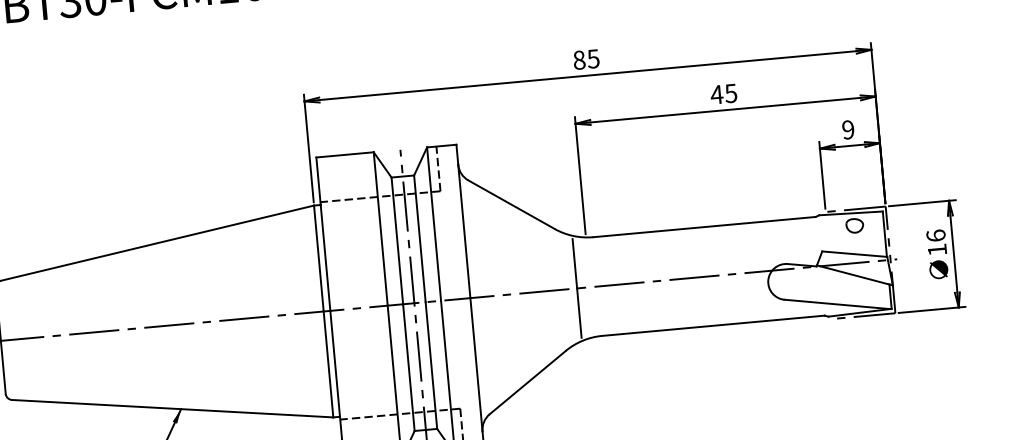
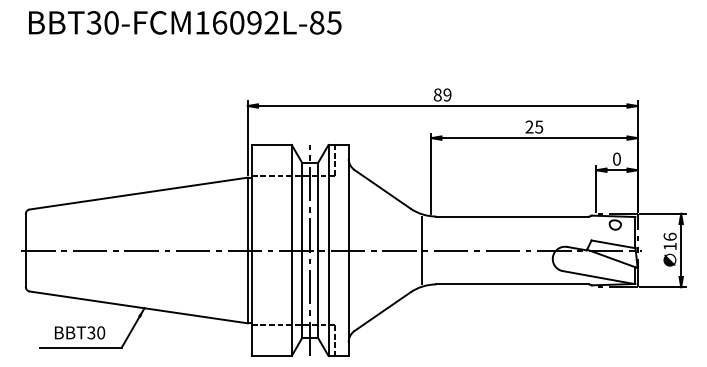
text: (593, 58) -> (447, 94), 85 -> 89
text: (716, 93) -> (529, 126), 45 -> 25
text: (847, 128) -> (616, 158), 9 -> 0

